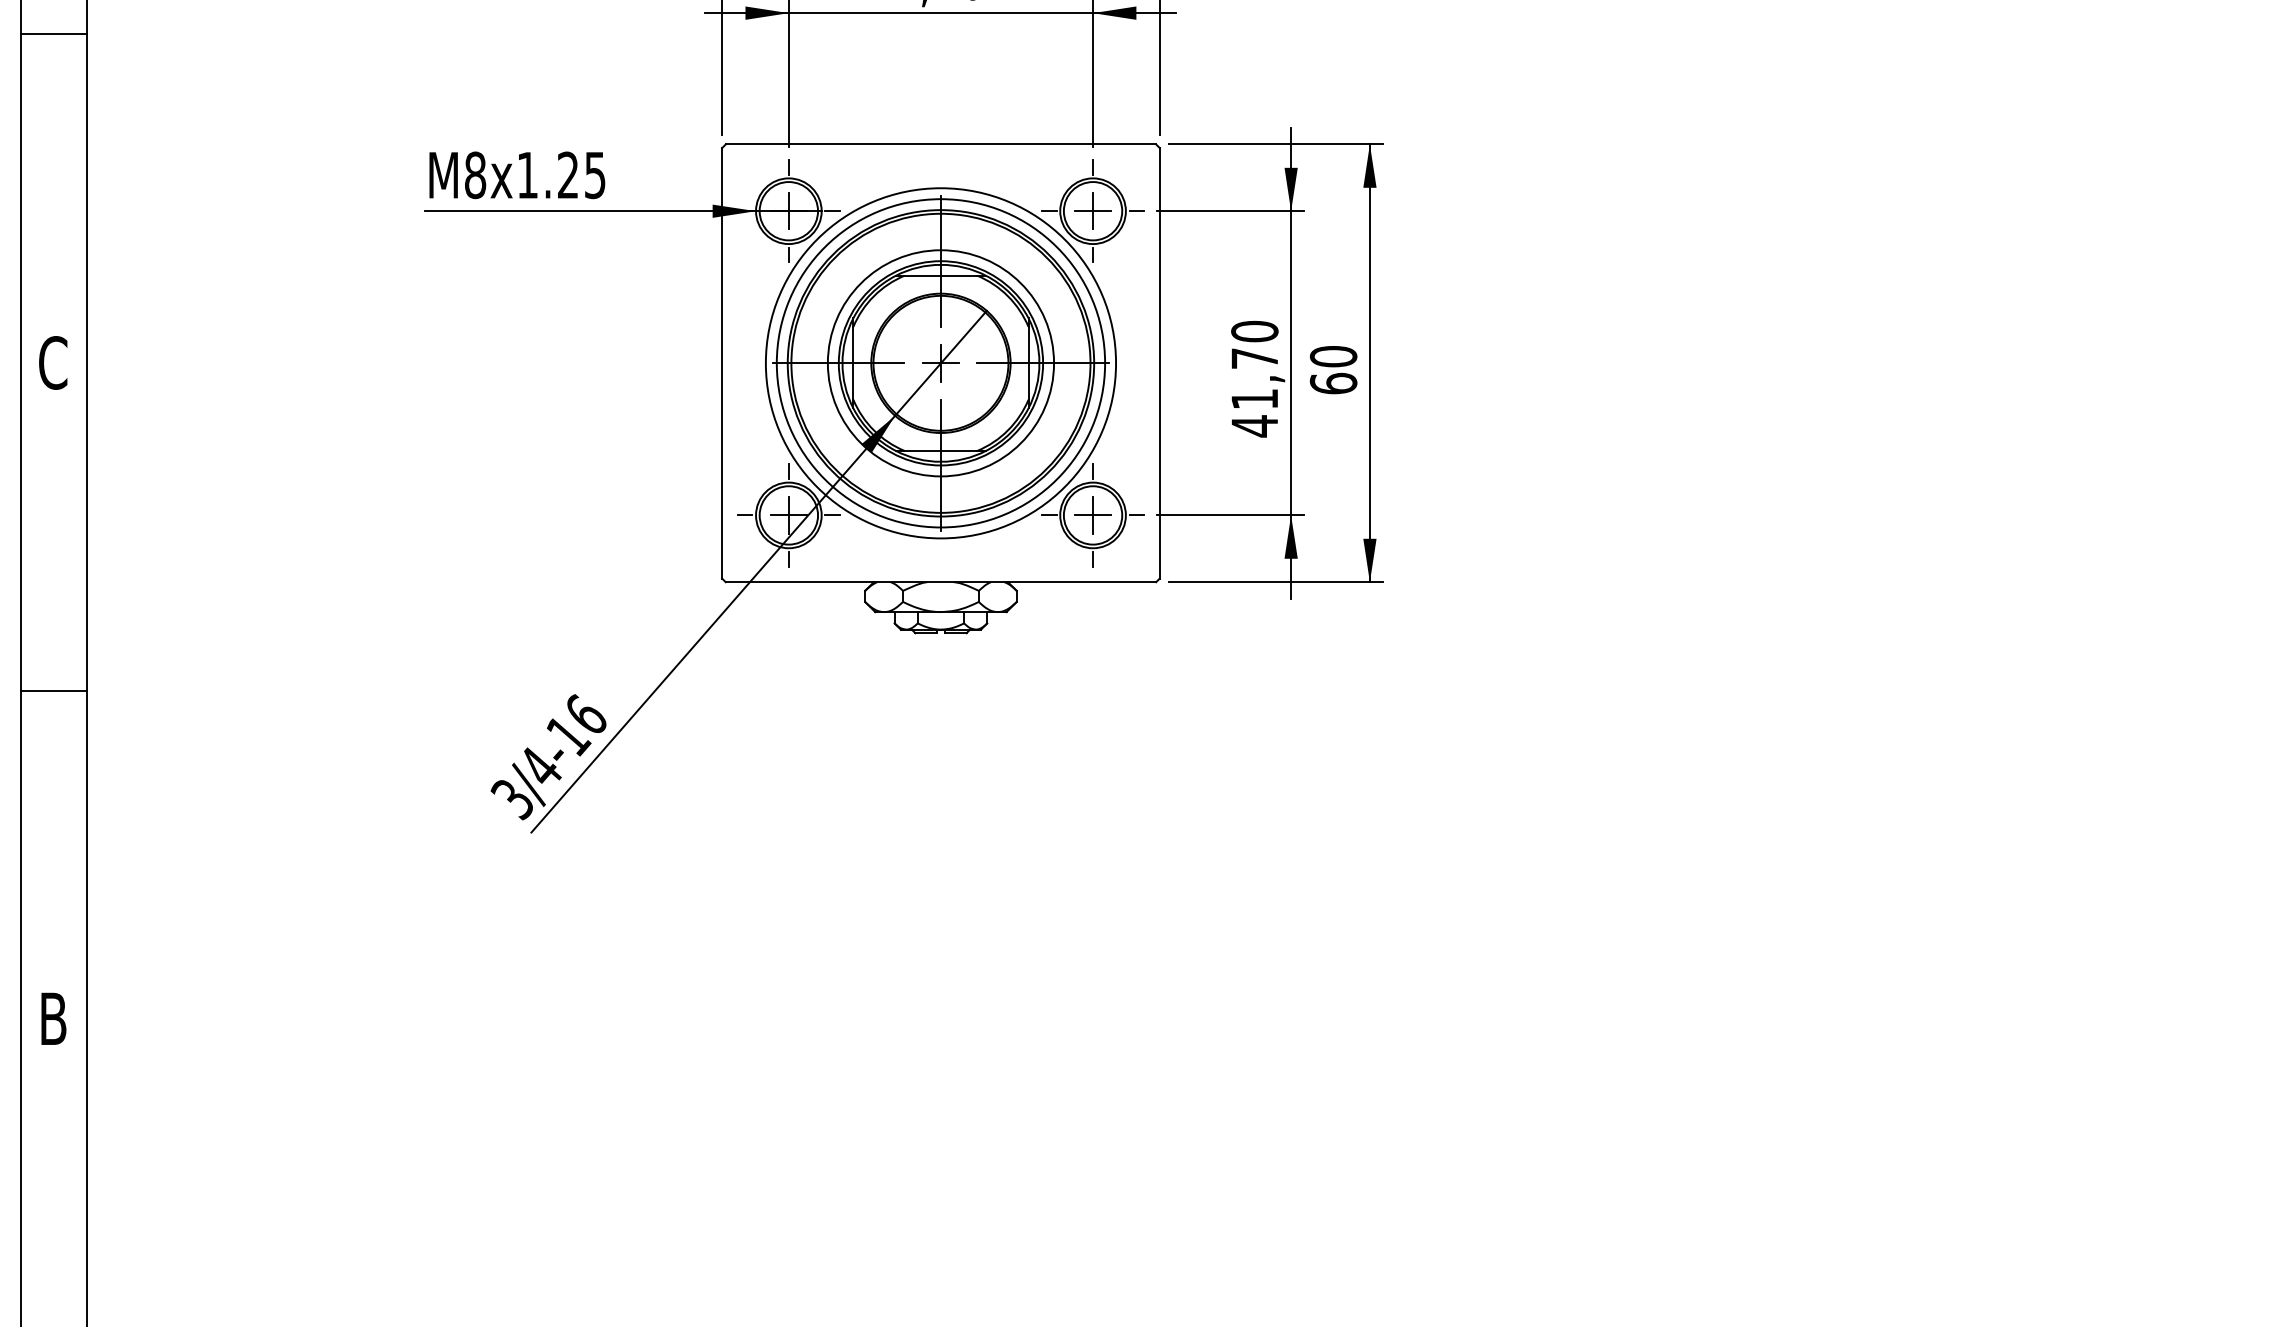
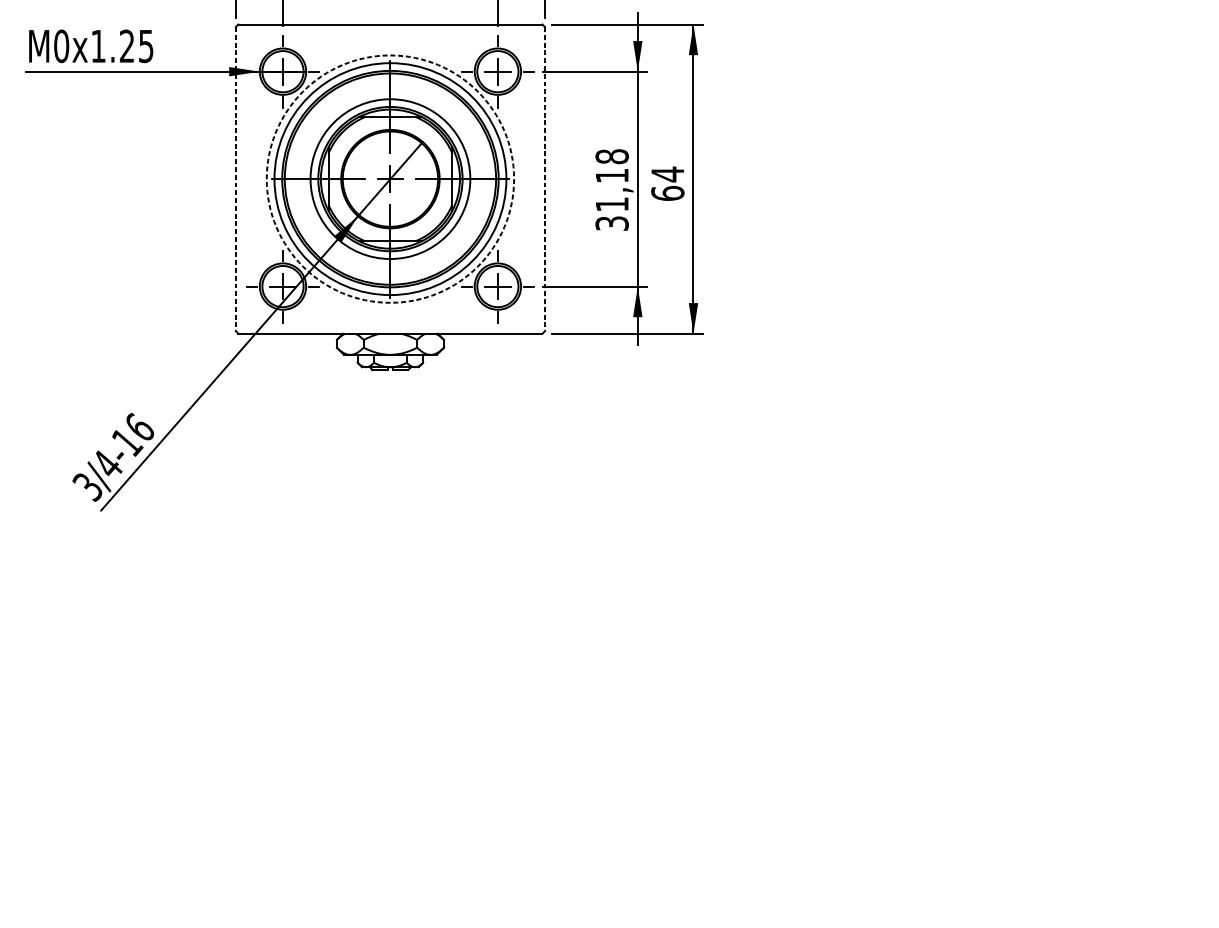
text: (475, 174) -> (61, 45), M8x1.25 -> M0x1.25
text: (1333, 356) -> (667, 174), 60 -> 64
line: (722, 363) -> (236, 179), solid -> dashed
circle: (940, 363) -> (390, 179), solid -> dashed
line: (1159, 363) -> (544, 179), solid -> dashed
text: (1254, 378) -> (611, 189), 41,70 -> 31,18

